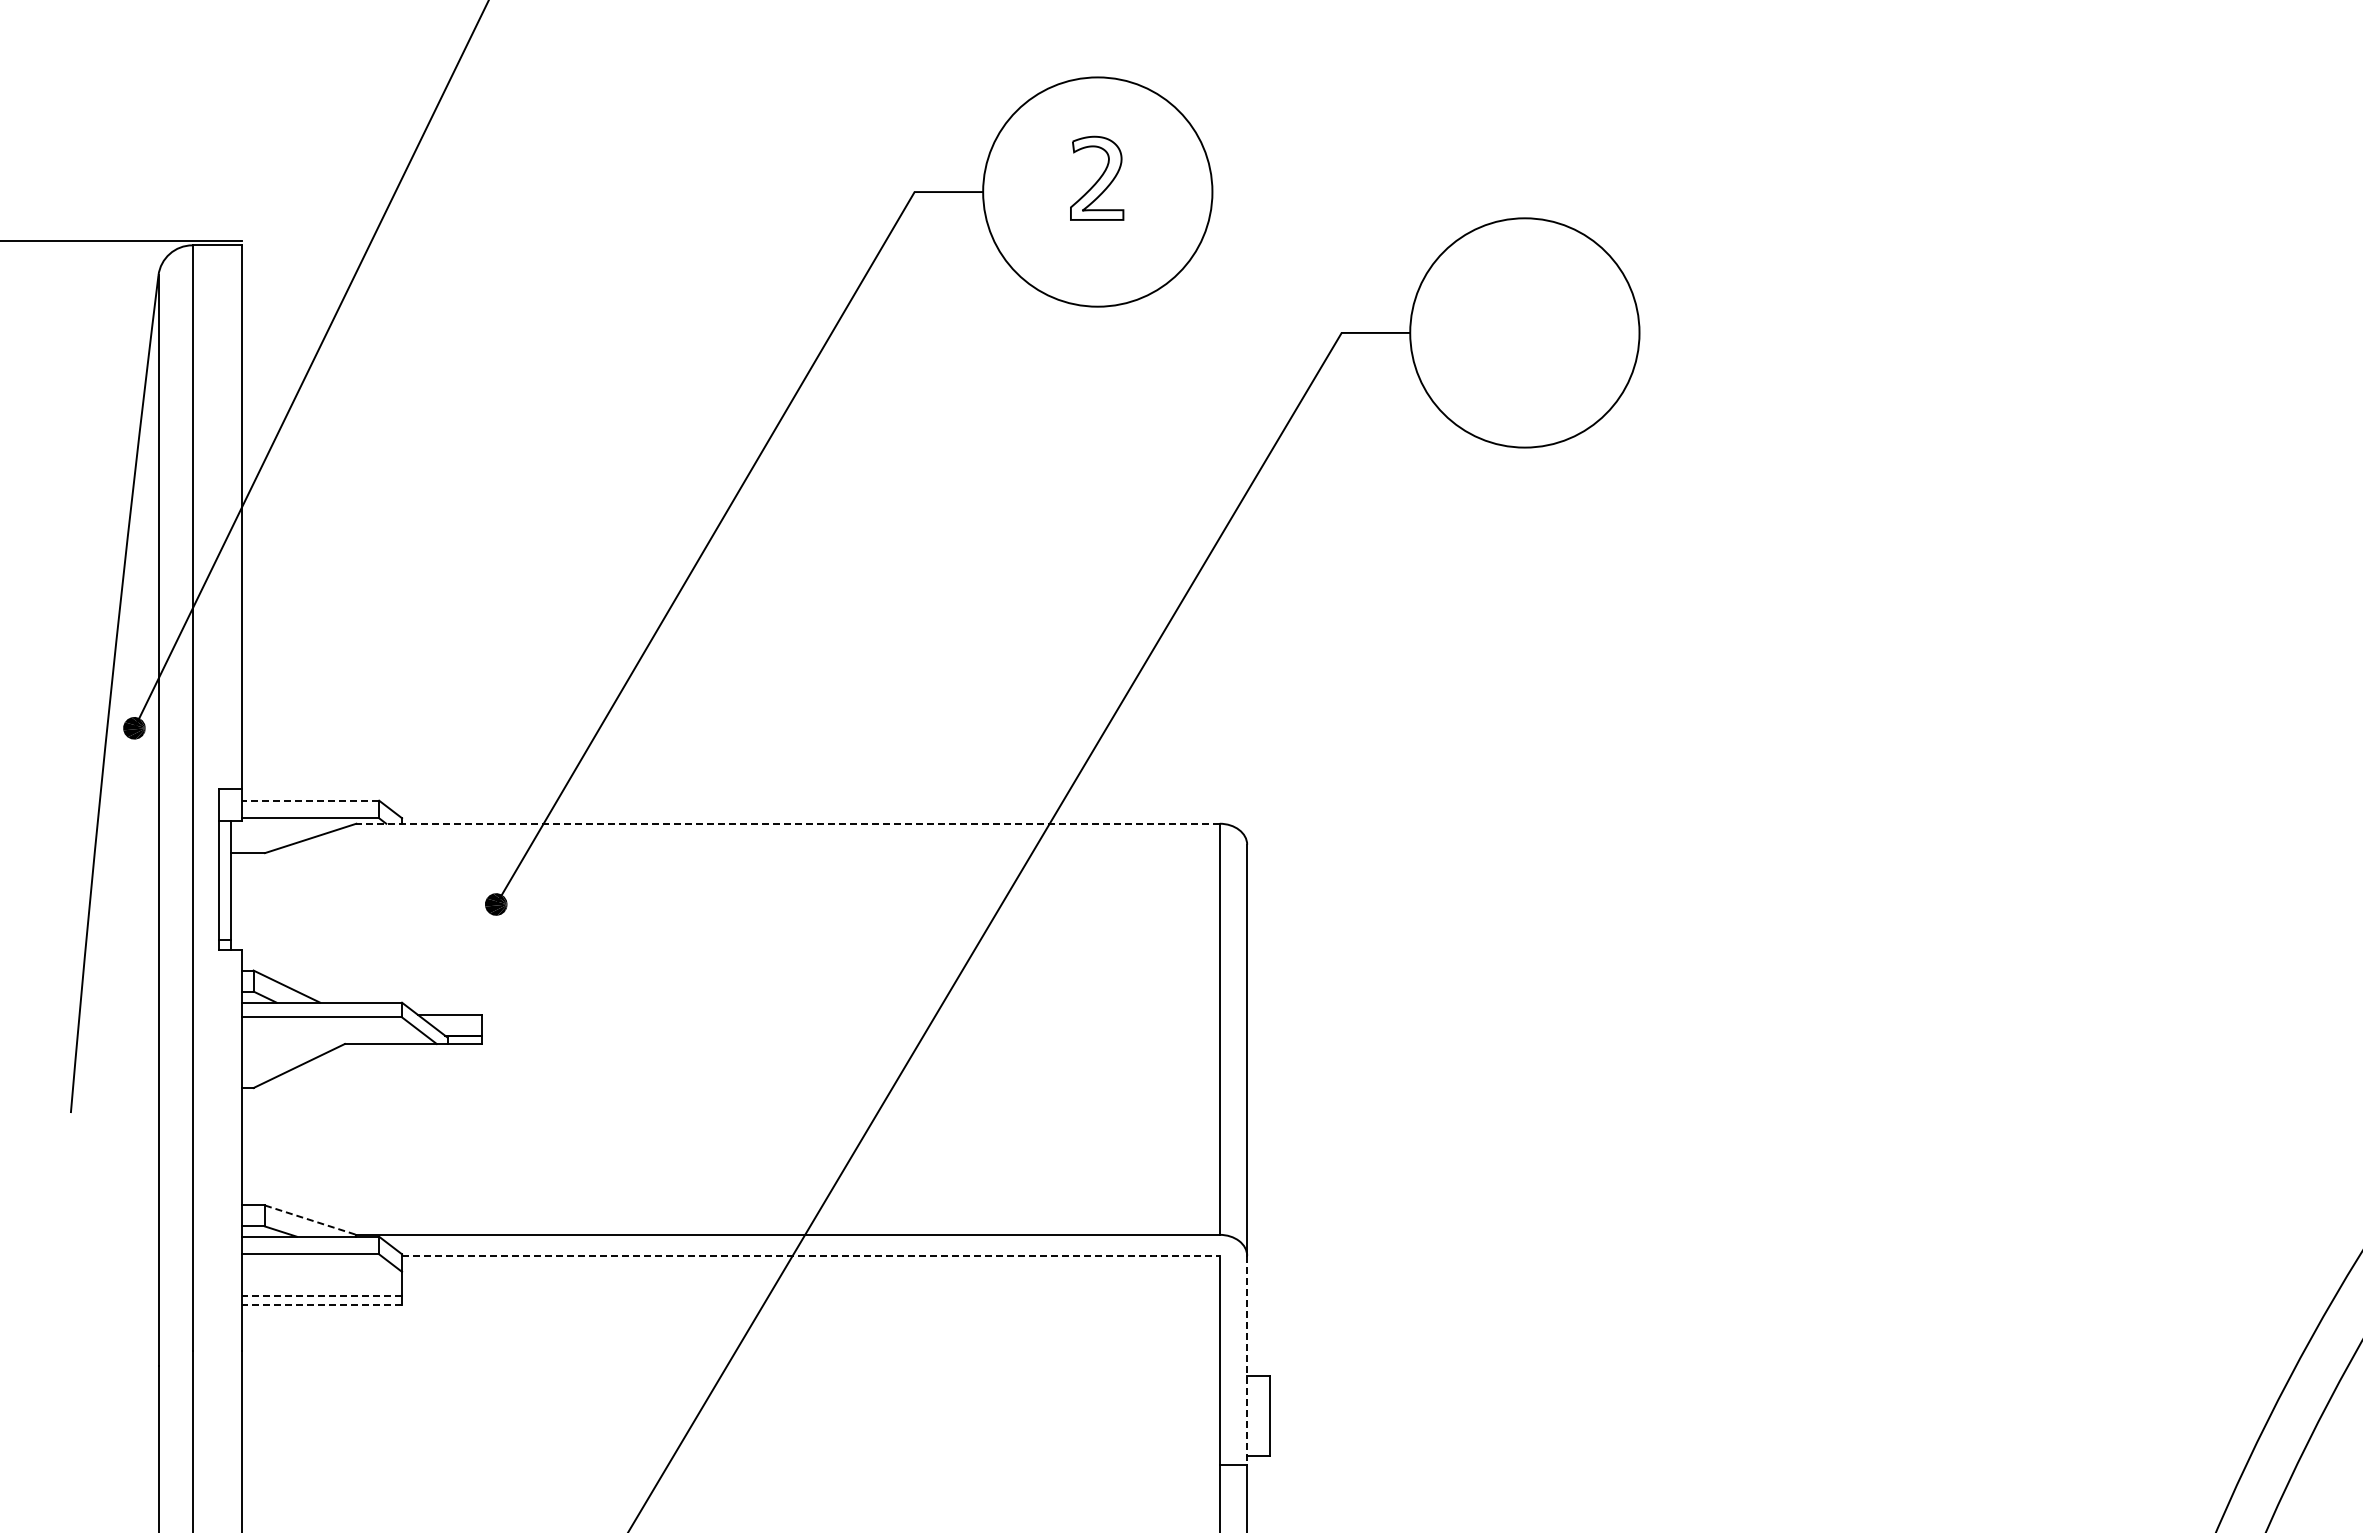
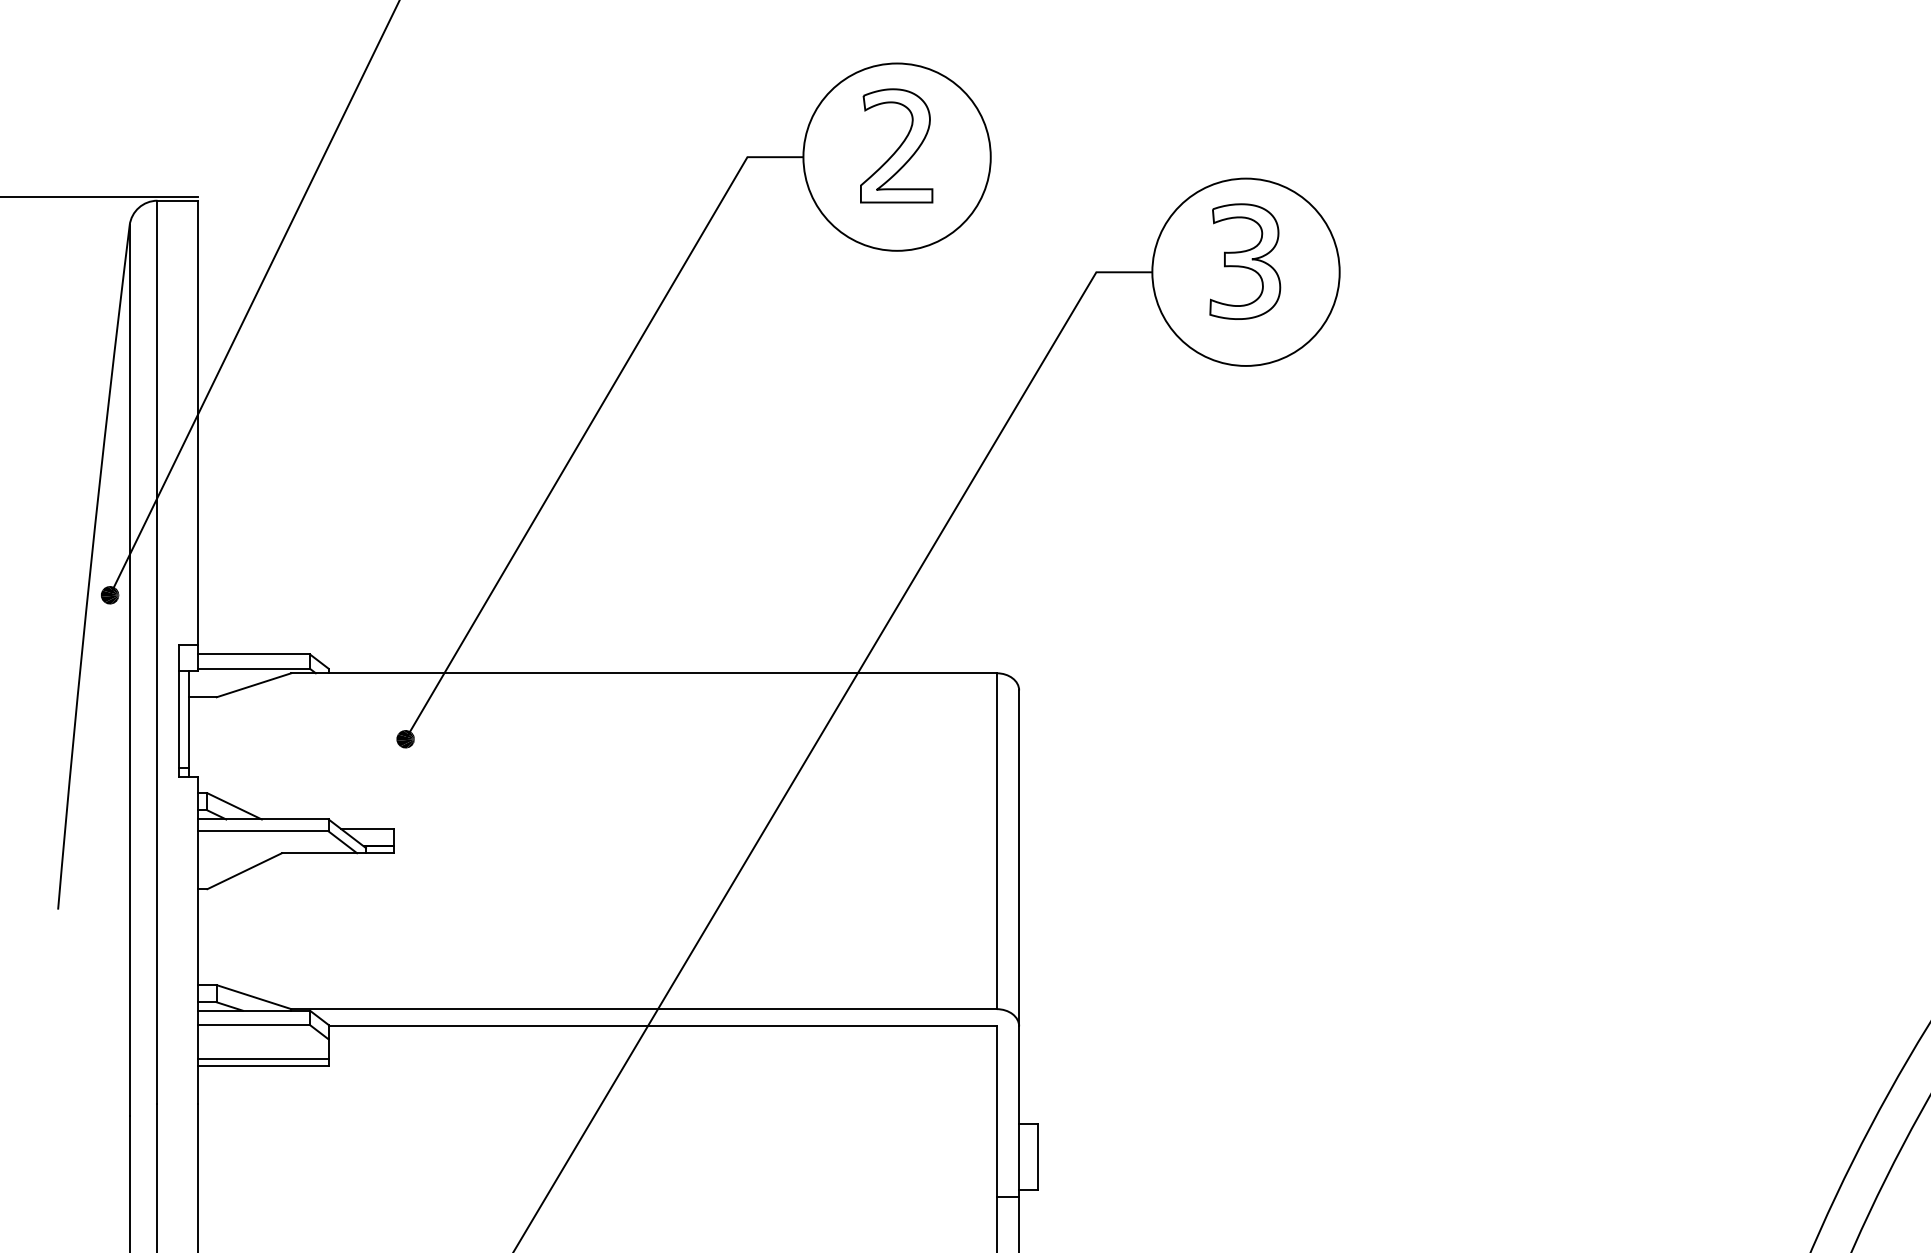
part: (1096, 178) -> (896, 146), size x1.67
part: (1523, 319) -> (1244, 261), added
line: (310, 800) -> (253, 654), dashed -> solid
line: (788, 823) -> (644, 673), dashed -> solid
line: (310, 1220) -> (253, 997), dashed -> solid
line: (810, 1255) -> (662, 1026), dashed -> solid
line: (322, 1296) -> (263, 1059), dashed -> solid
line: (322, 1304) -> (263, 1066), dashed -> solid
line: (1247, 1360) -> (1019, 1111), dashed -> solid

